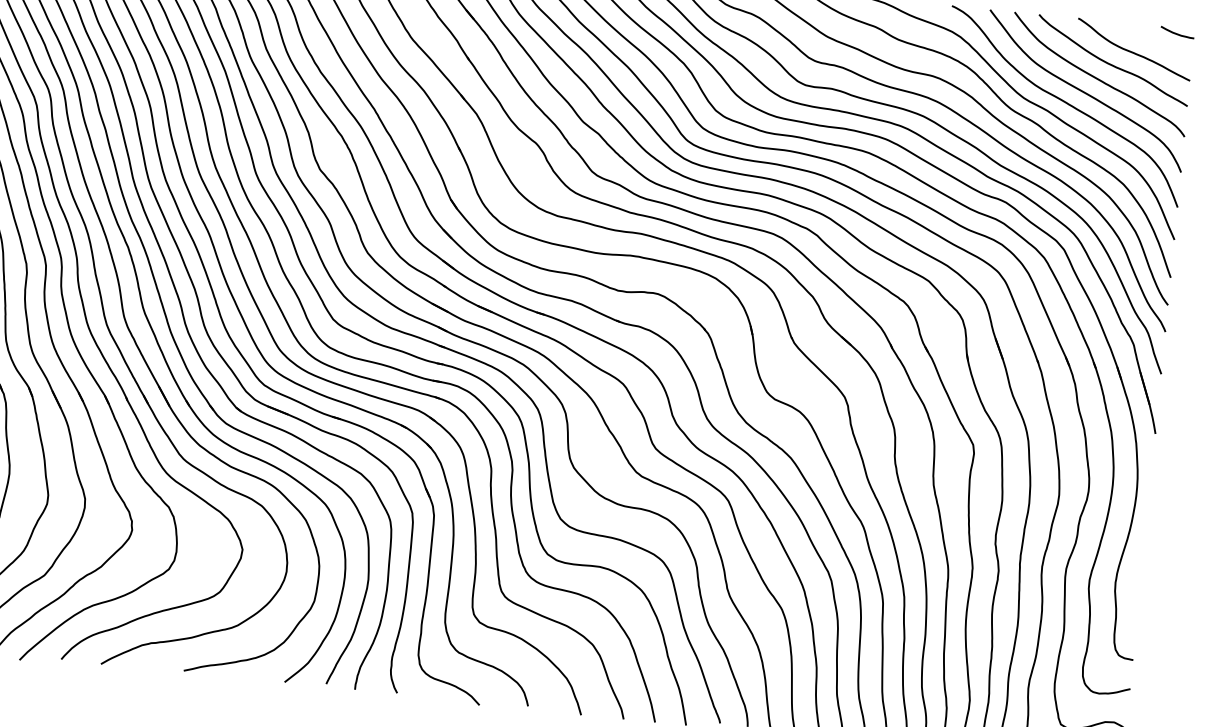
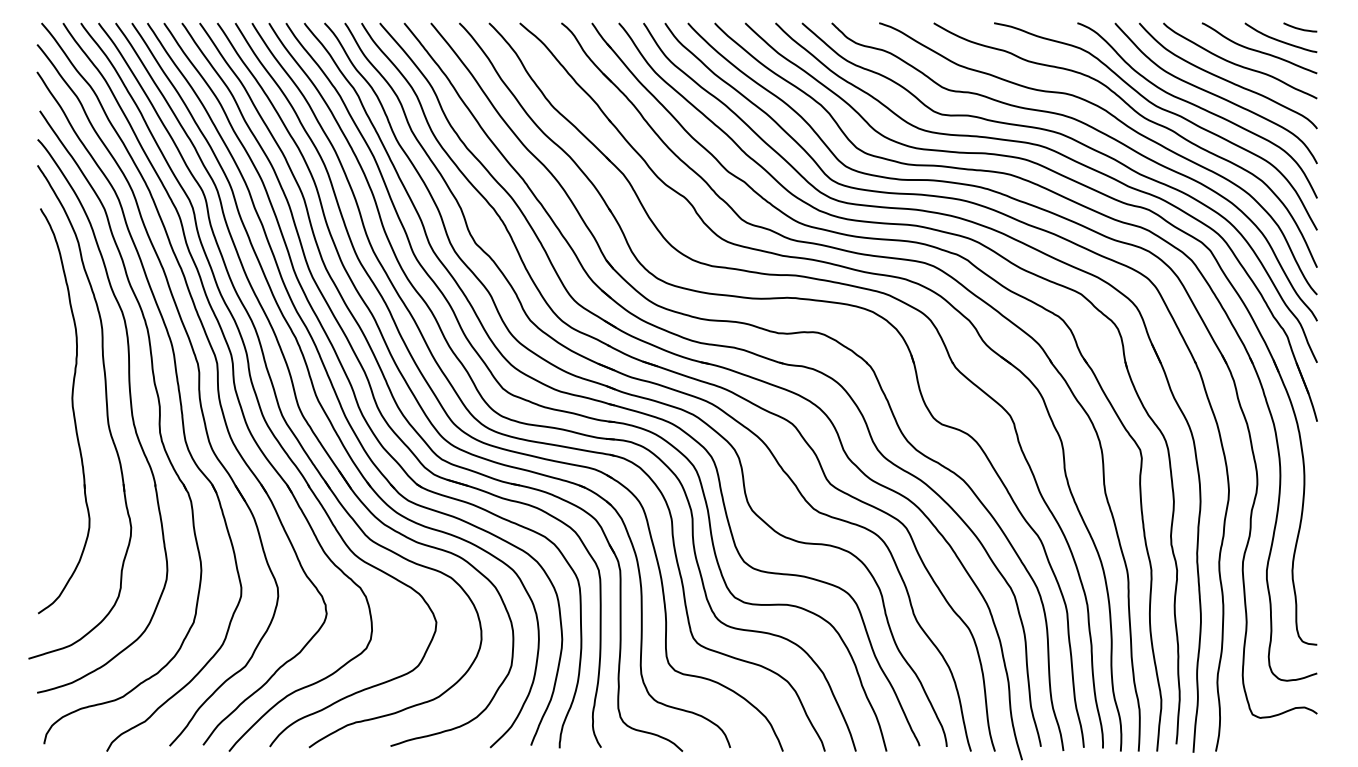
curve: (1154, 42) -> (1278, 39), added

